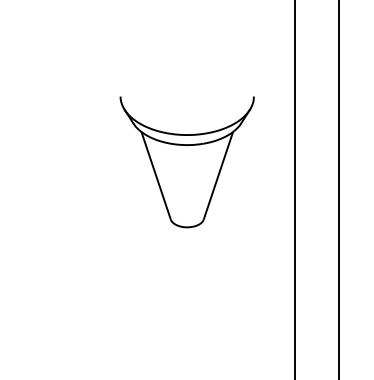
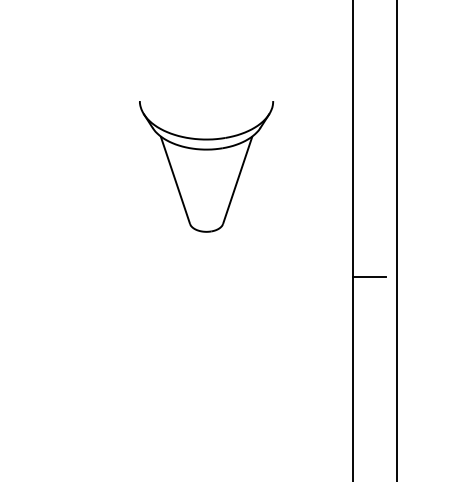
part: (187, 162) -> (206, 166), moved
line: (311, 230) -> (369, 276), added

